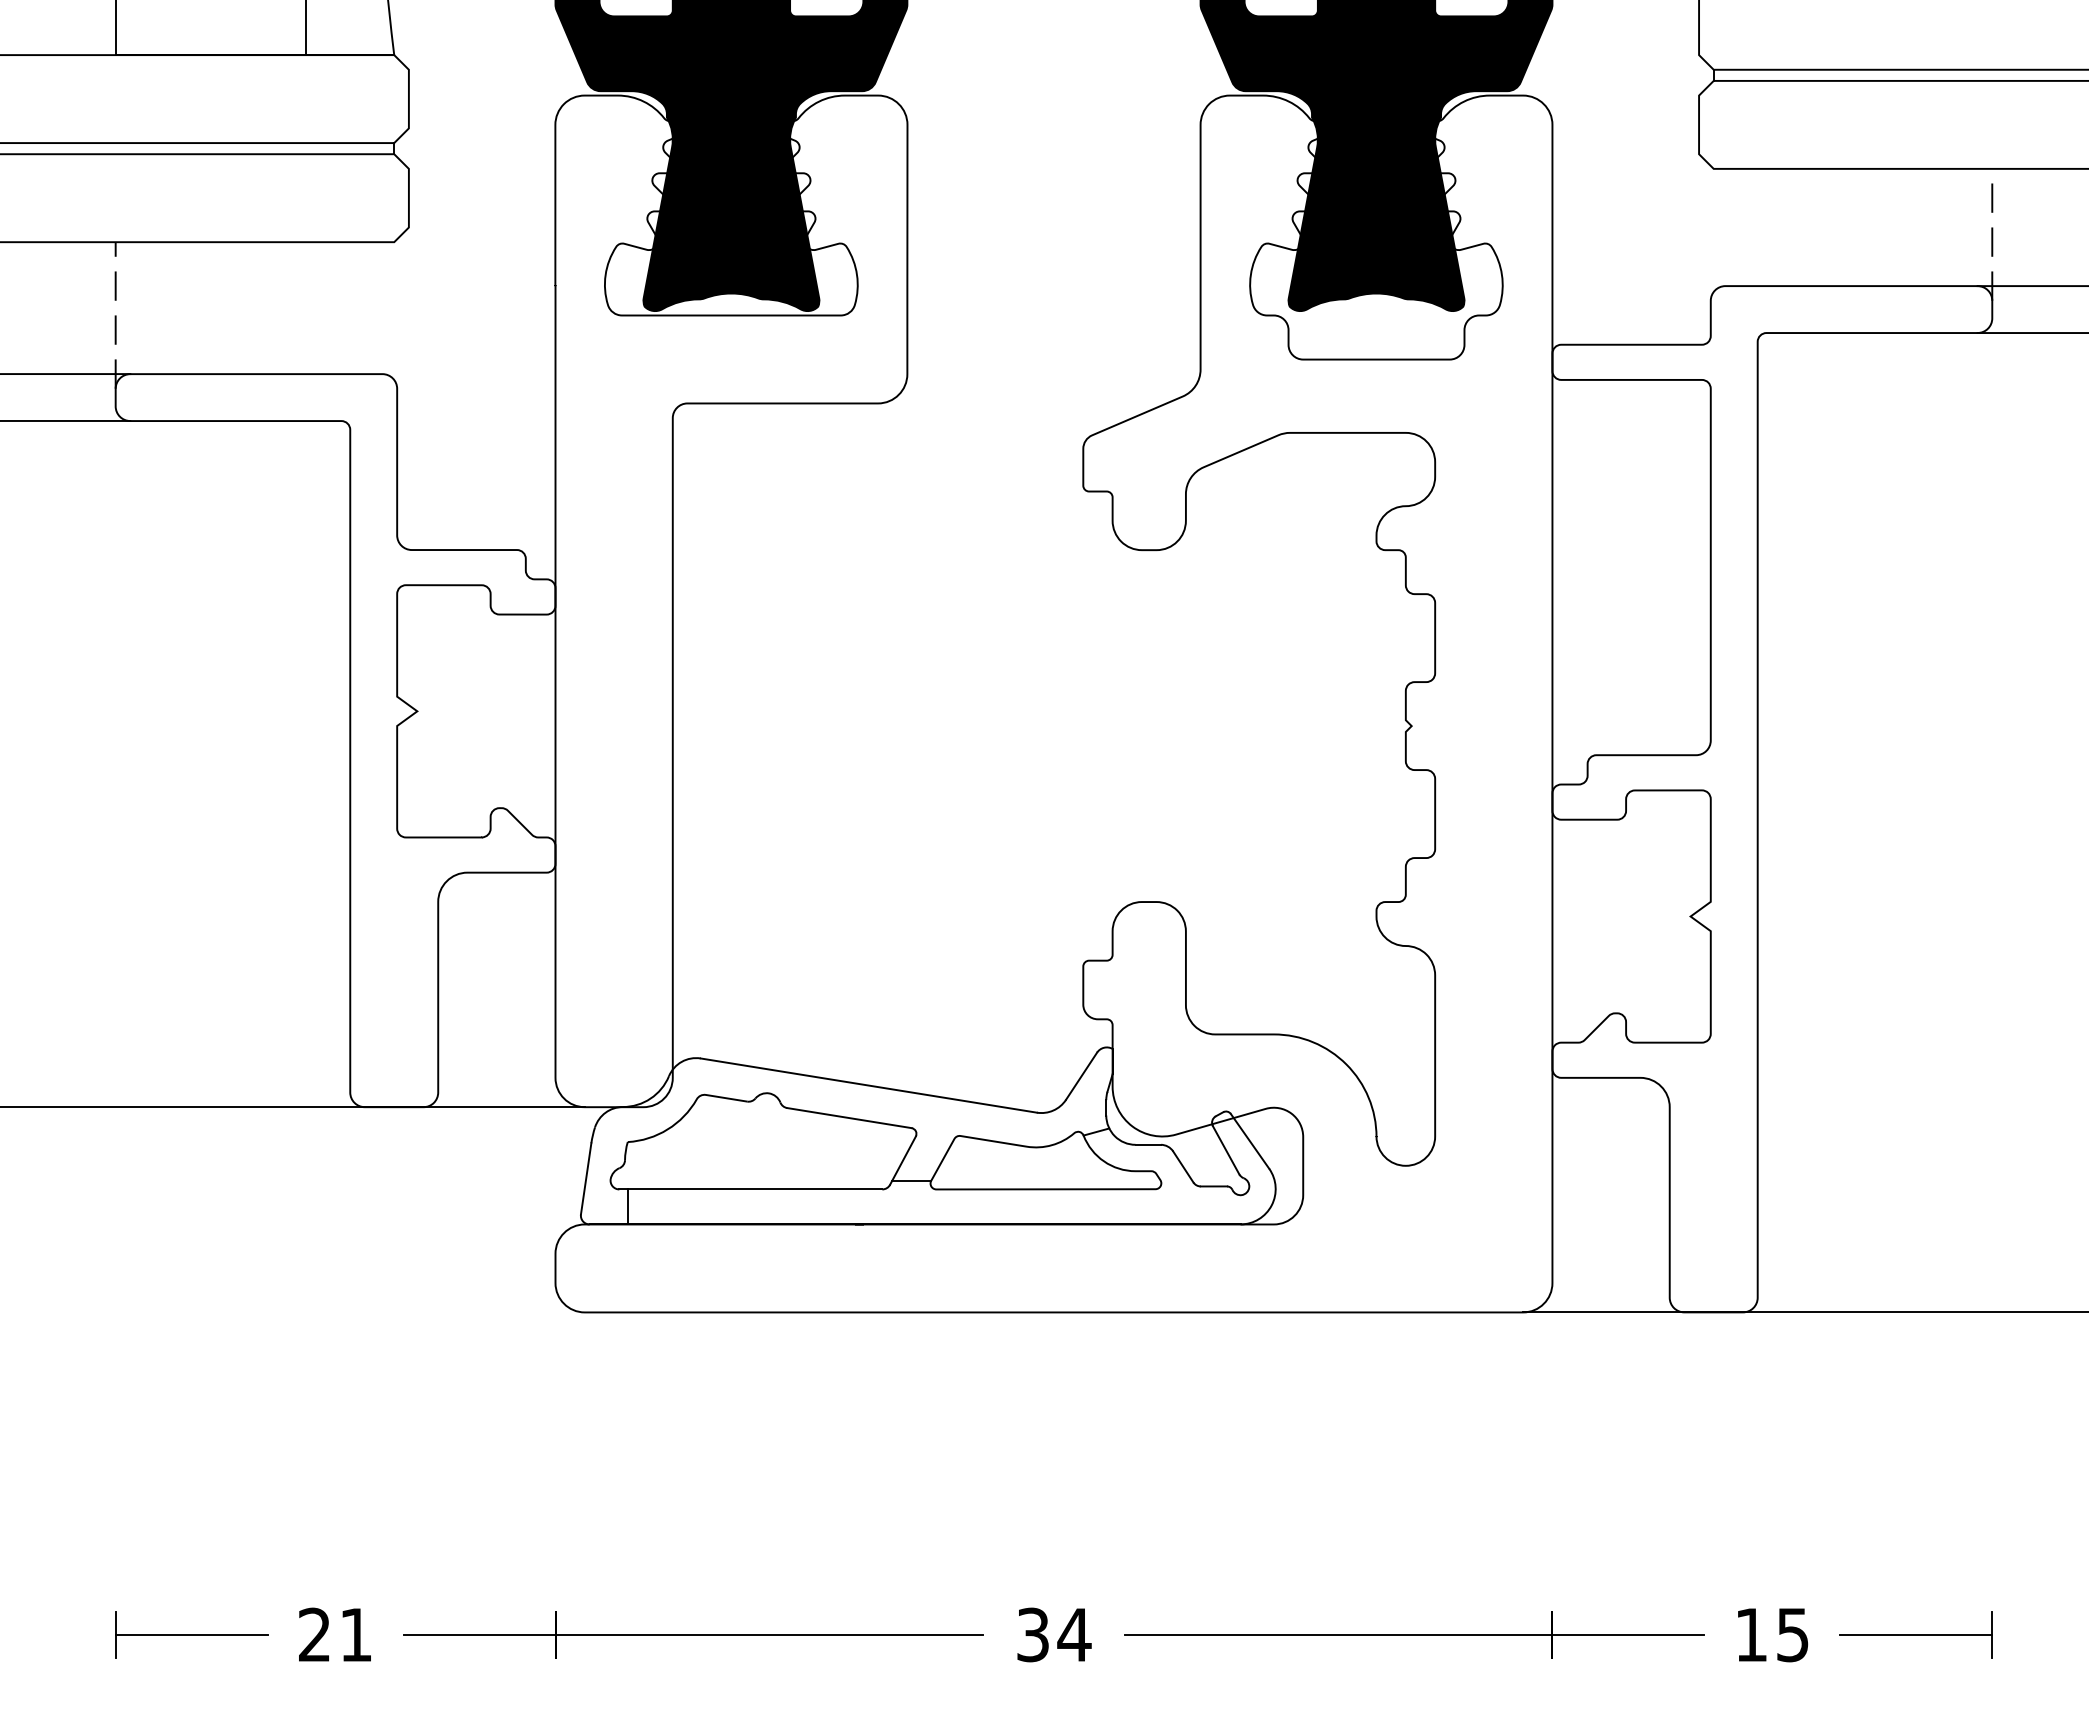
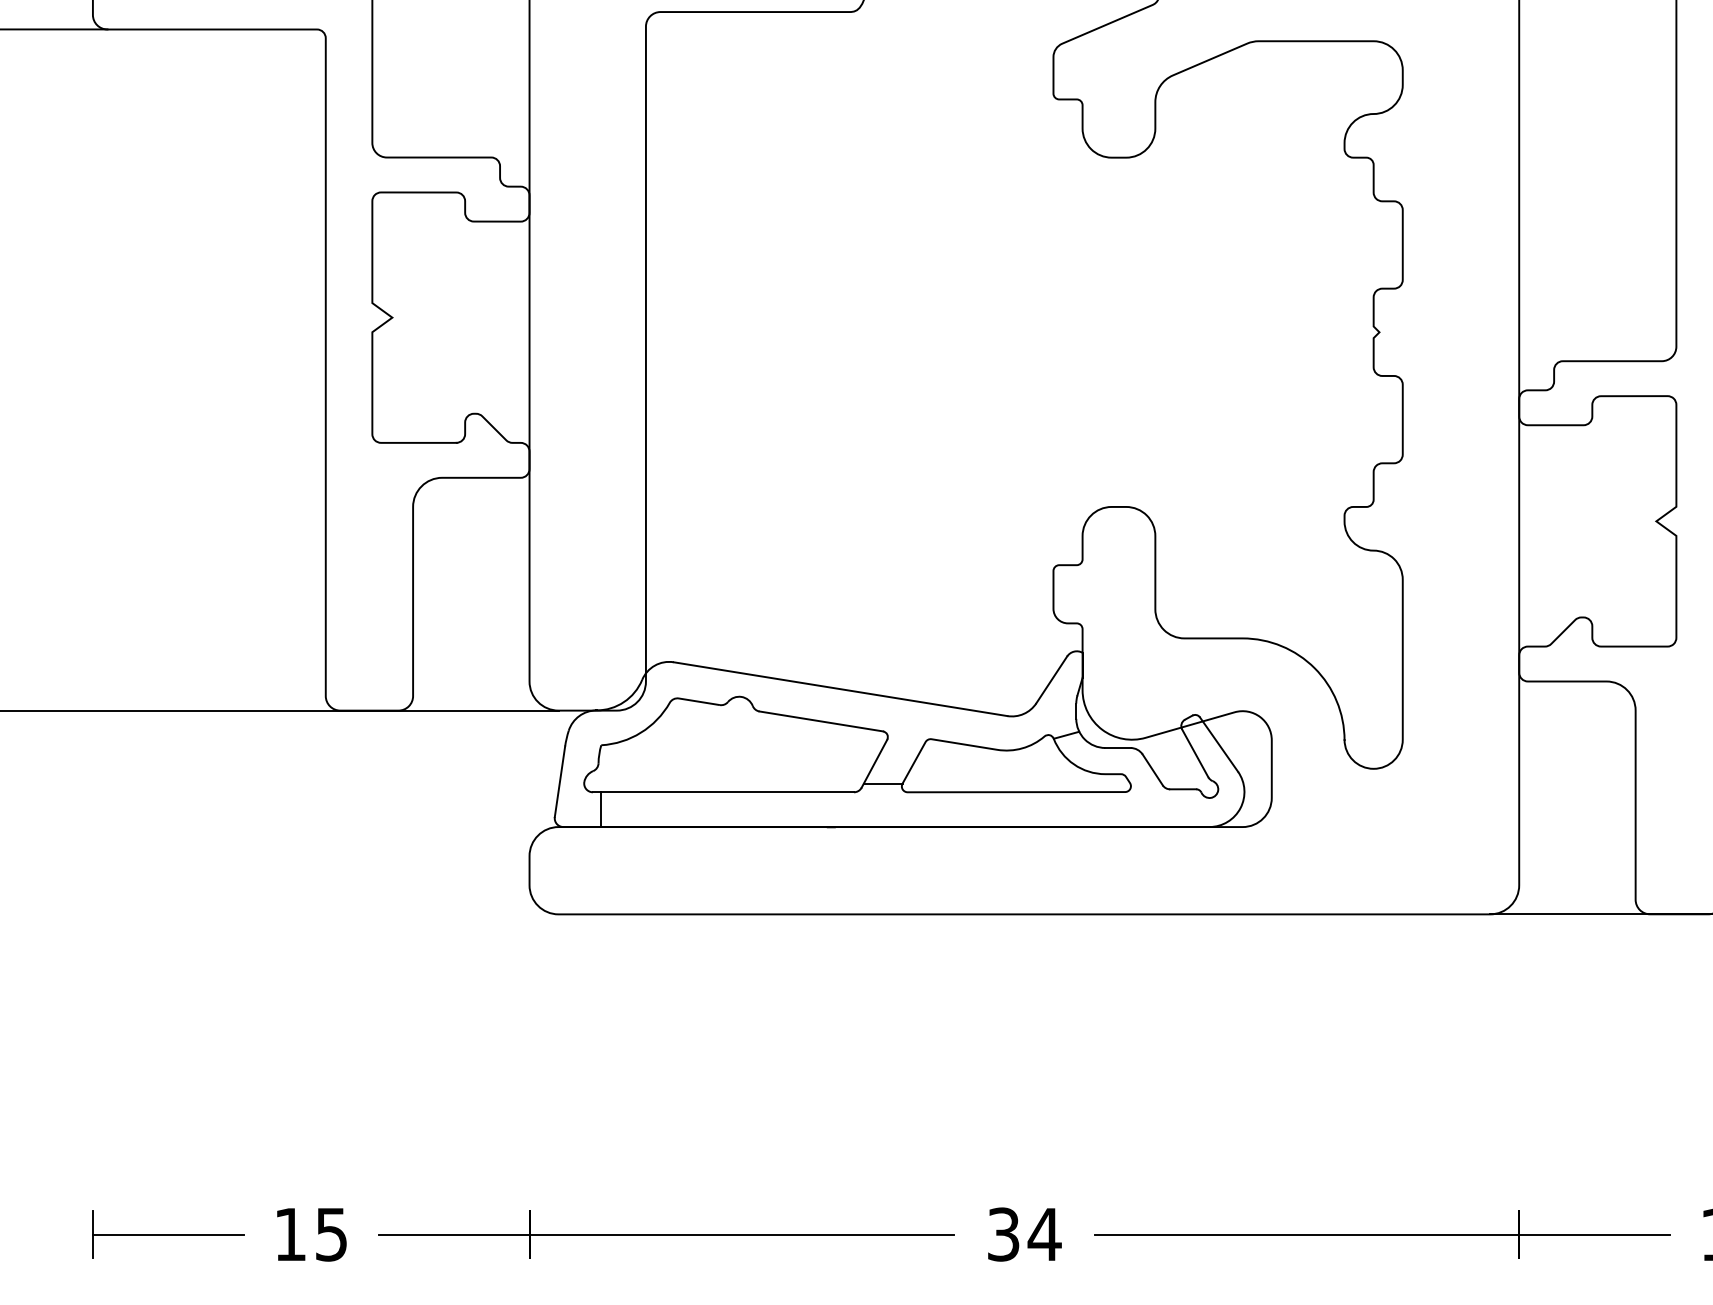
text: (335, 1634) -> (311, 1234), 21 -> 15

